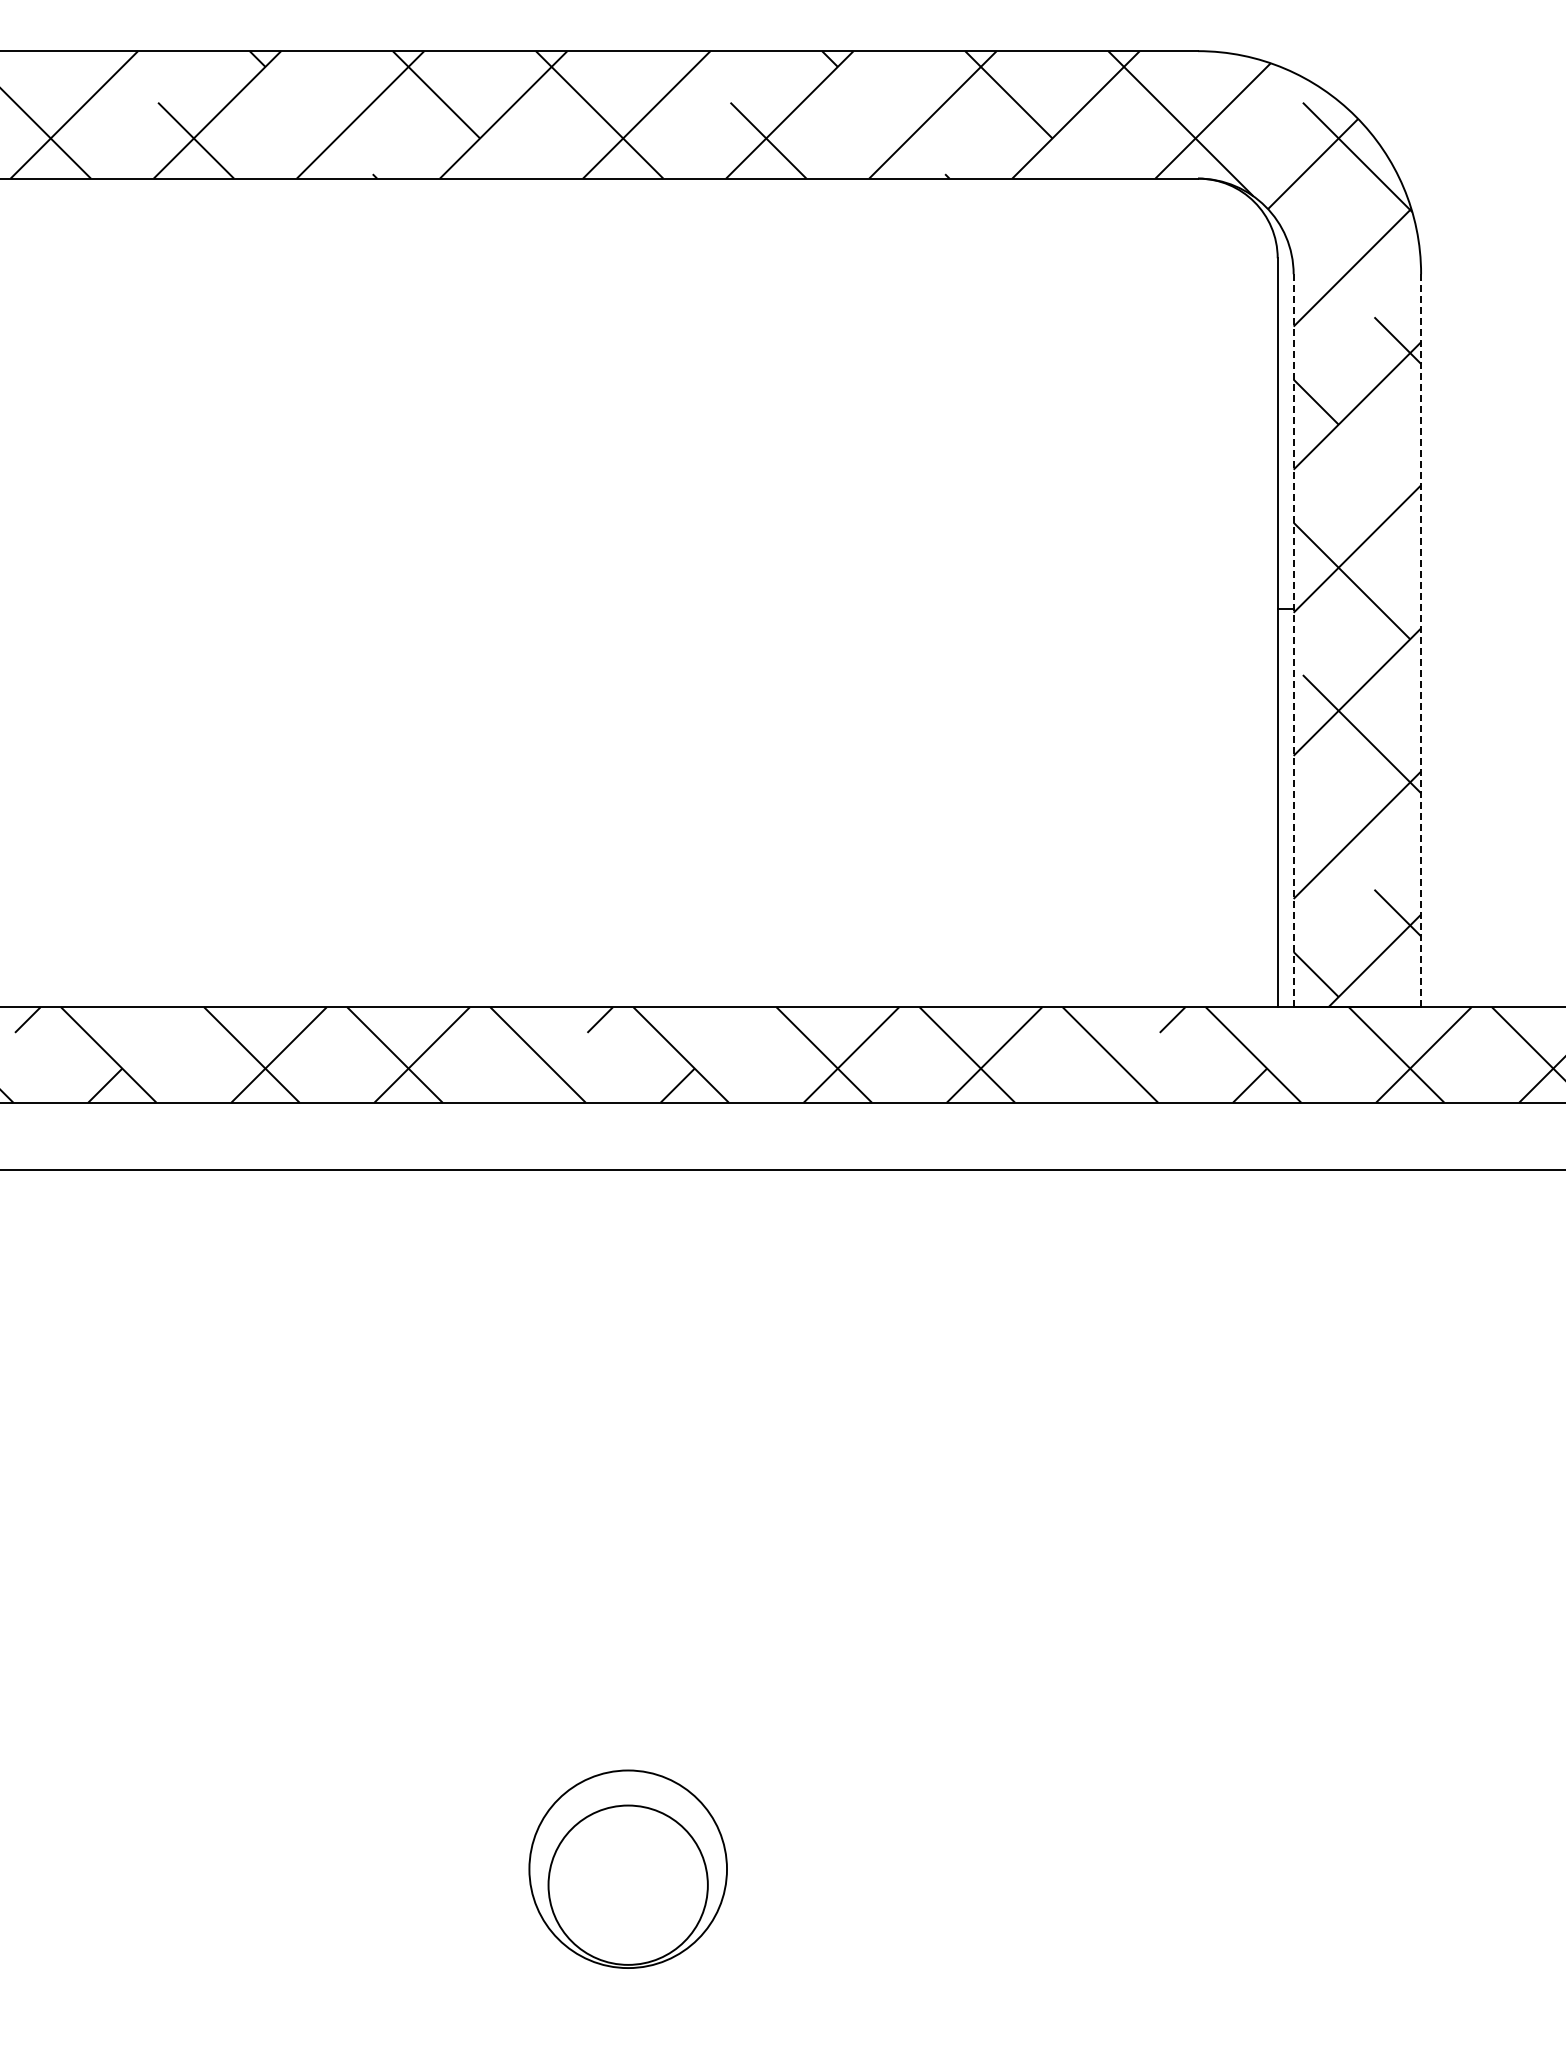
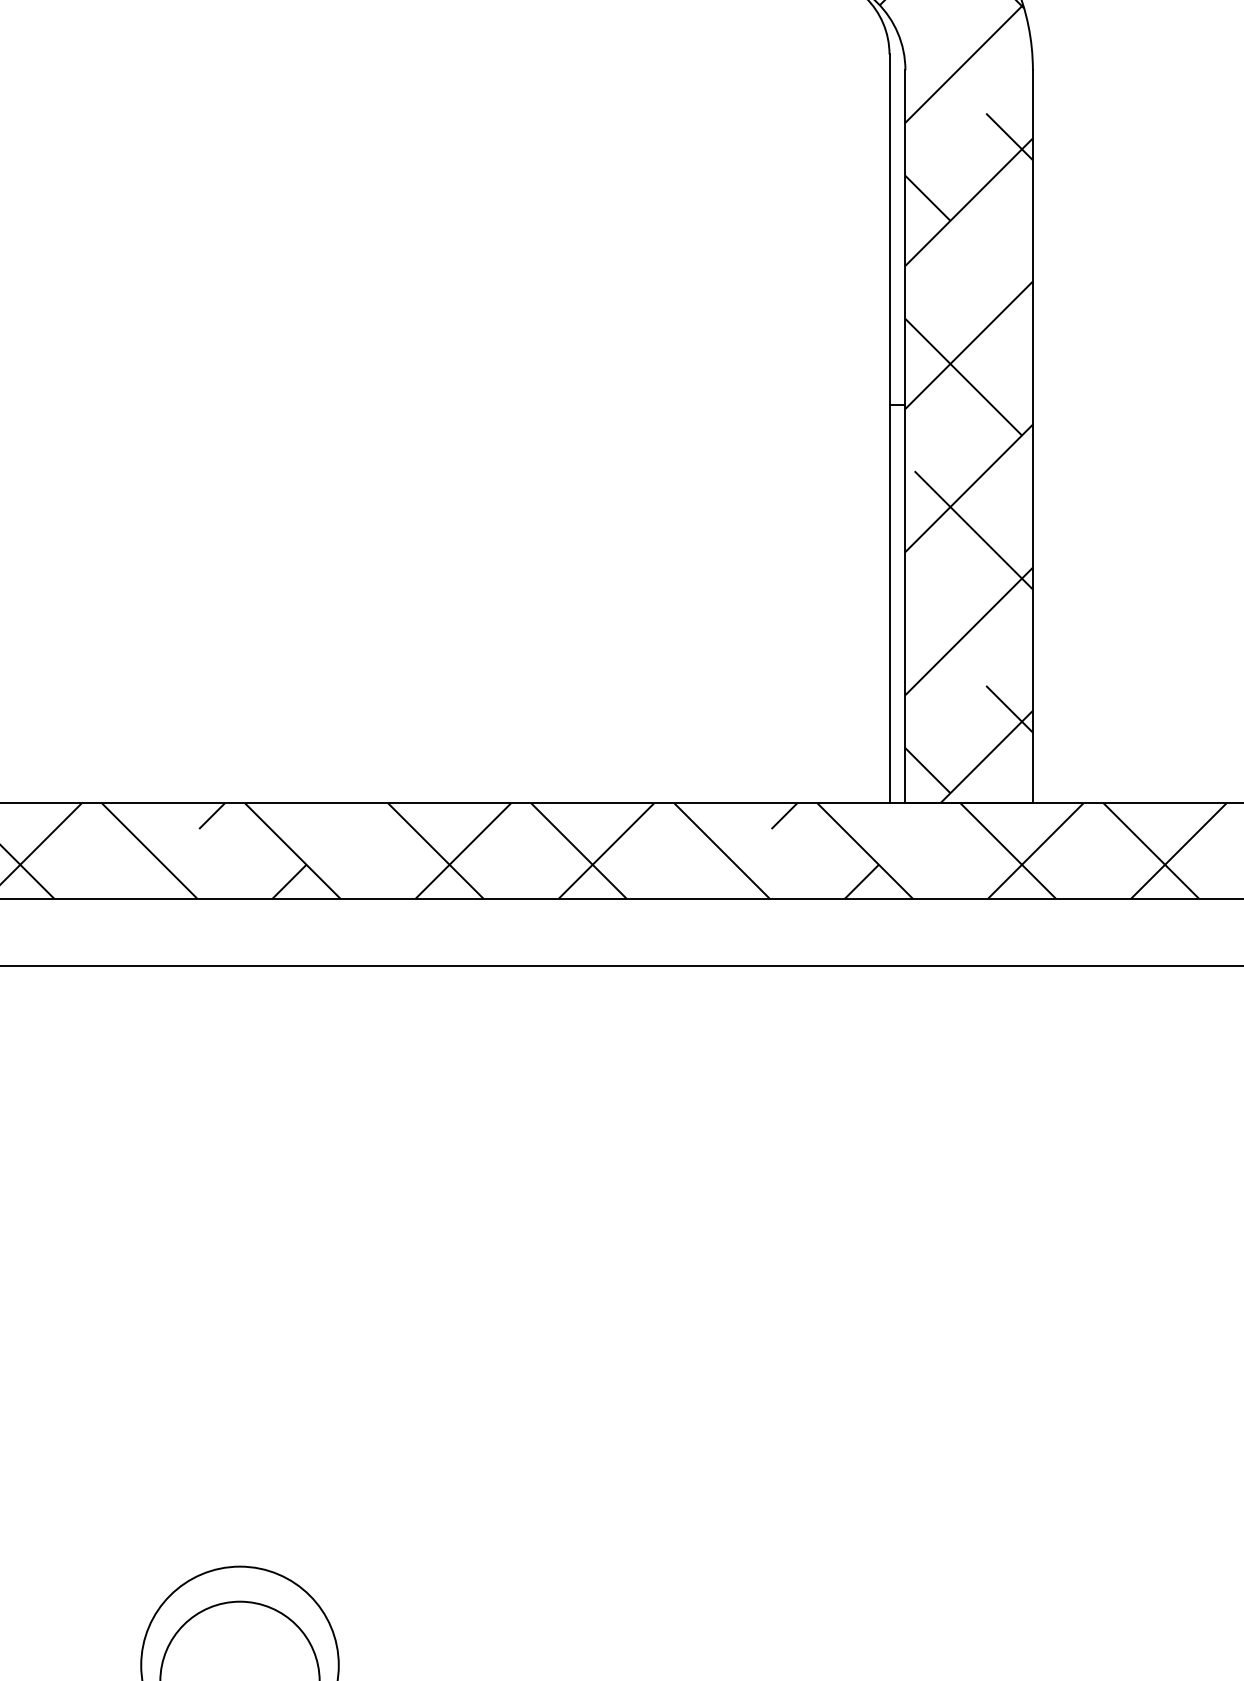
line: (1293, 641) -> (905, 437), dashed -> solid
line: (1421, 641) -> (1033, 437), dashed -> solid

